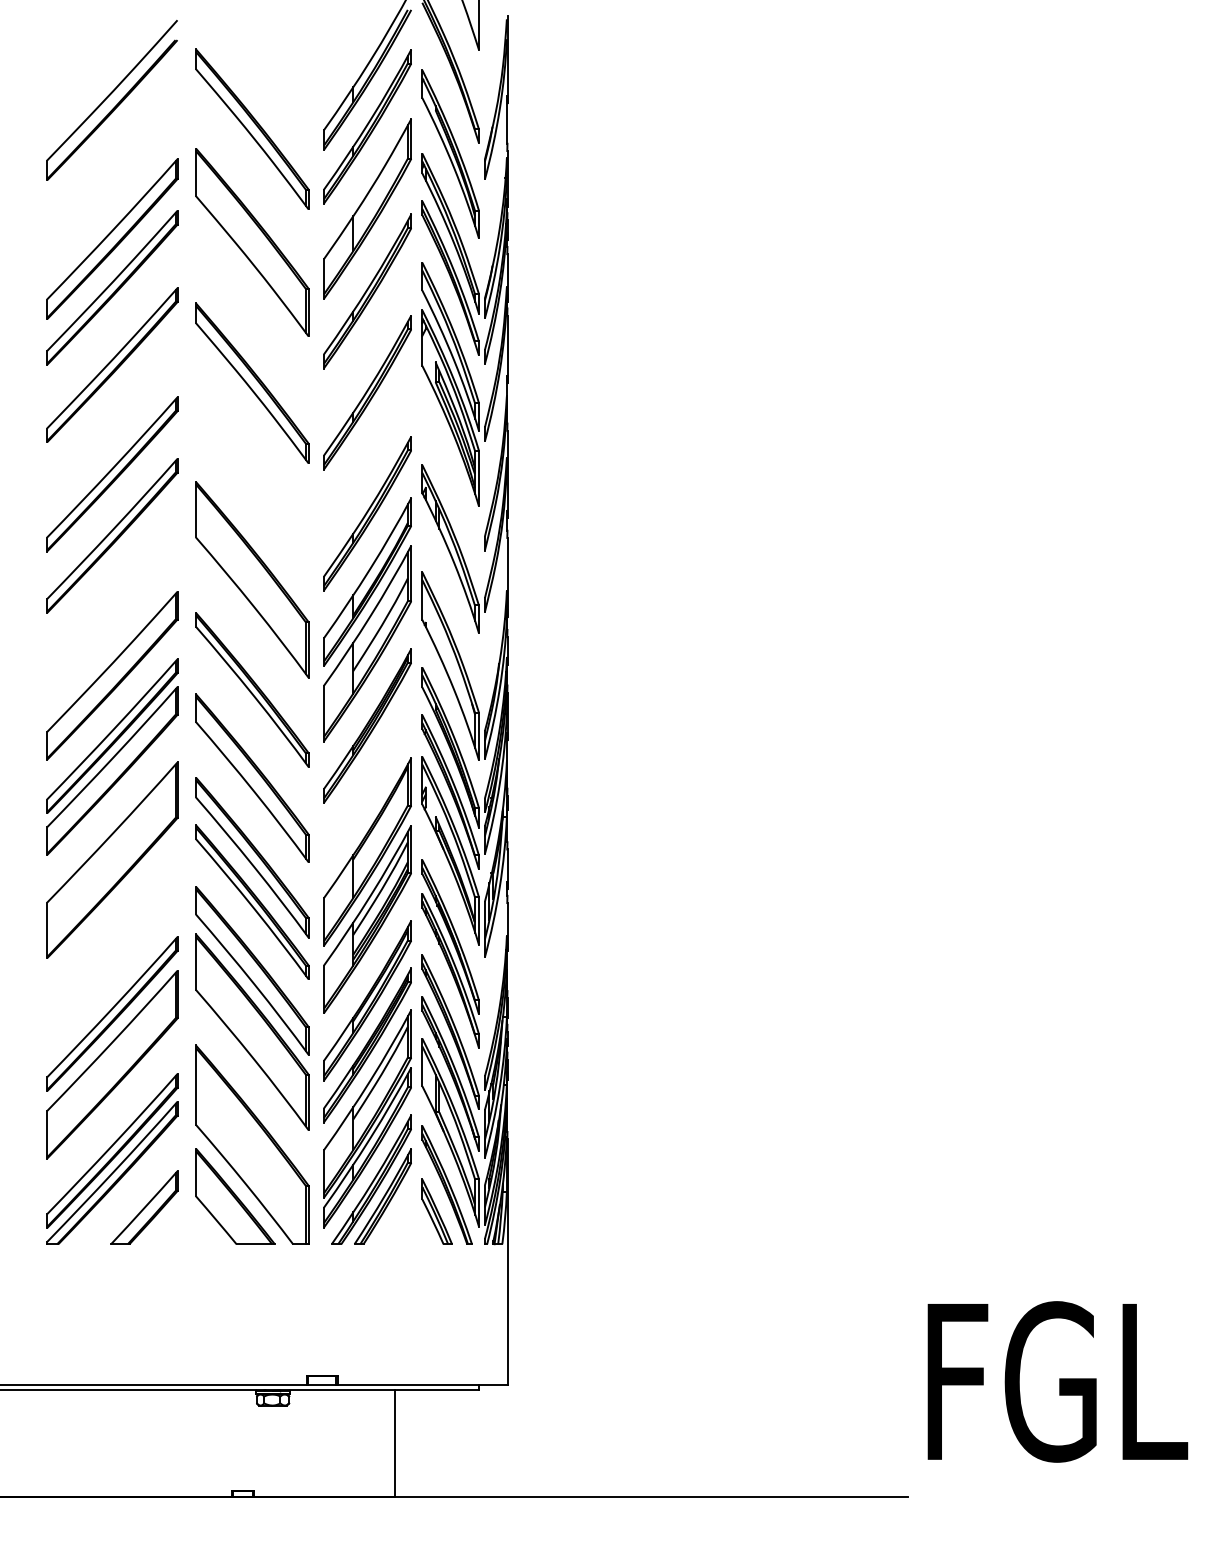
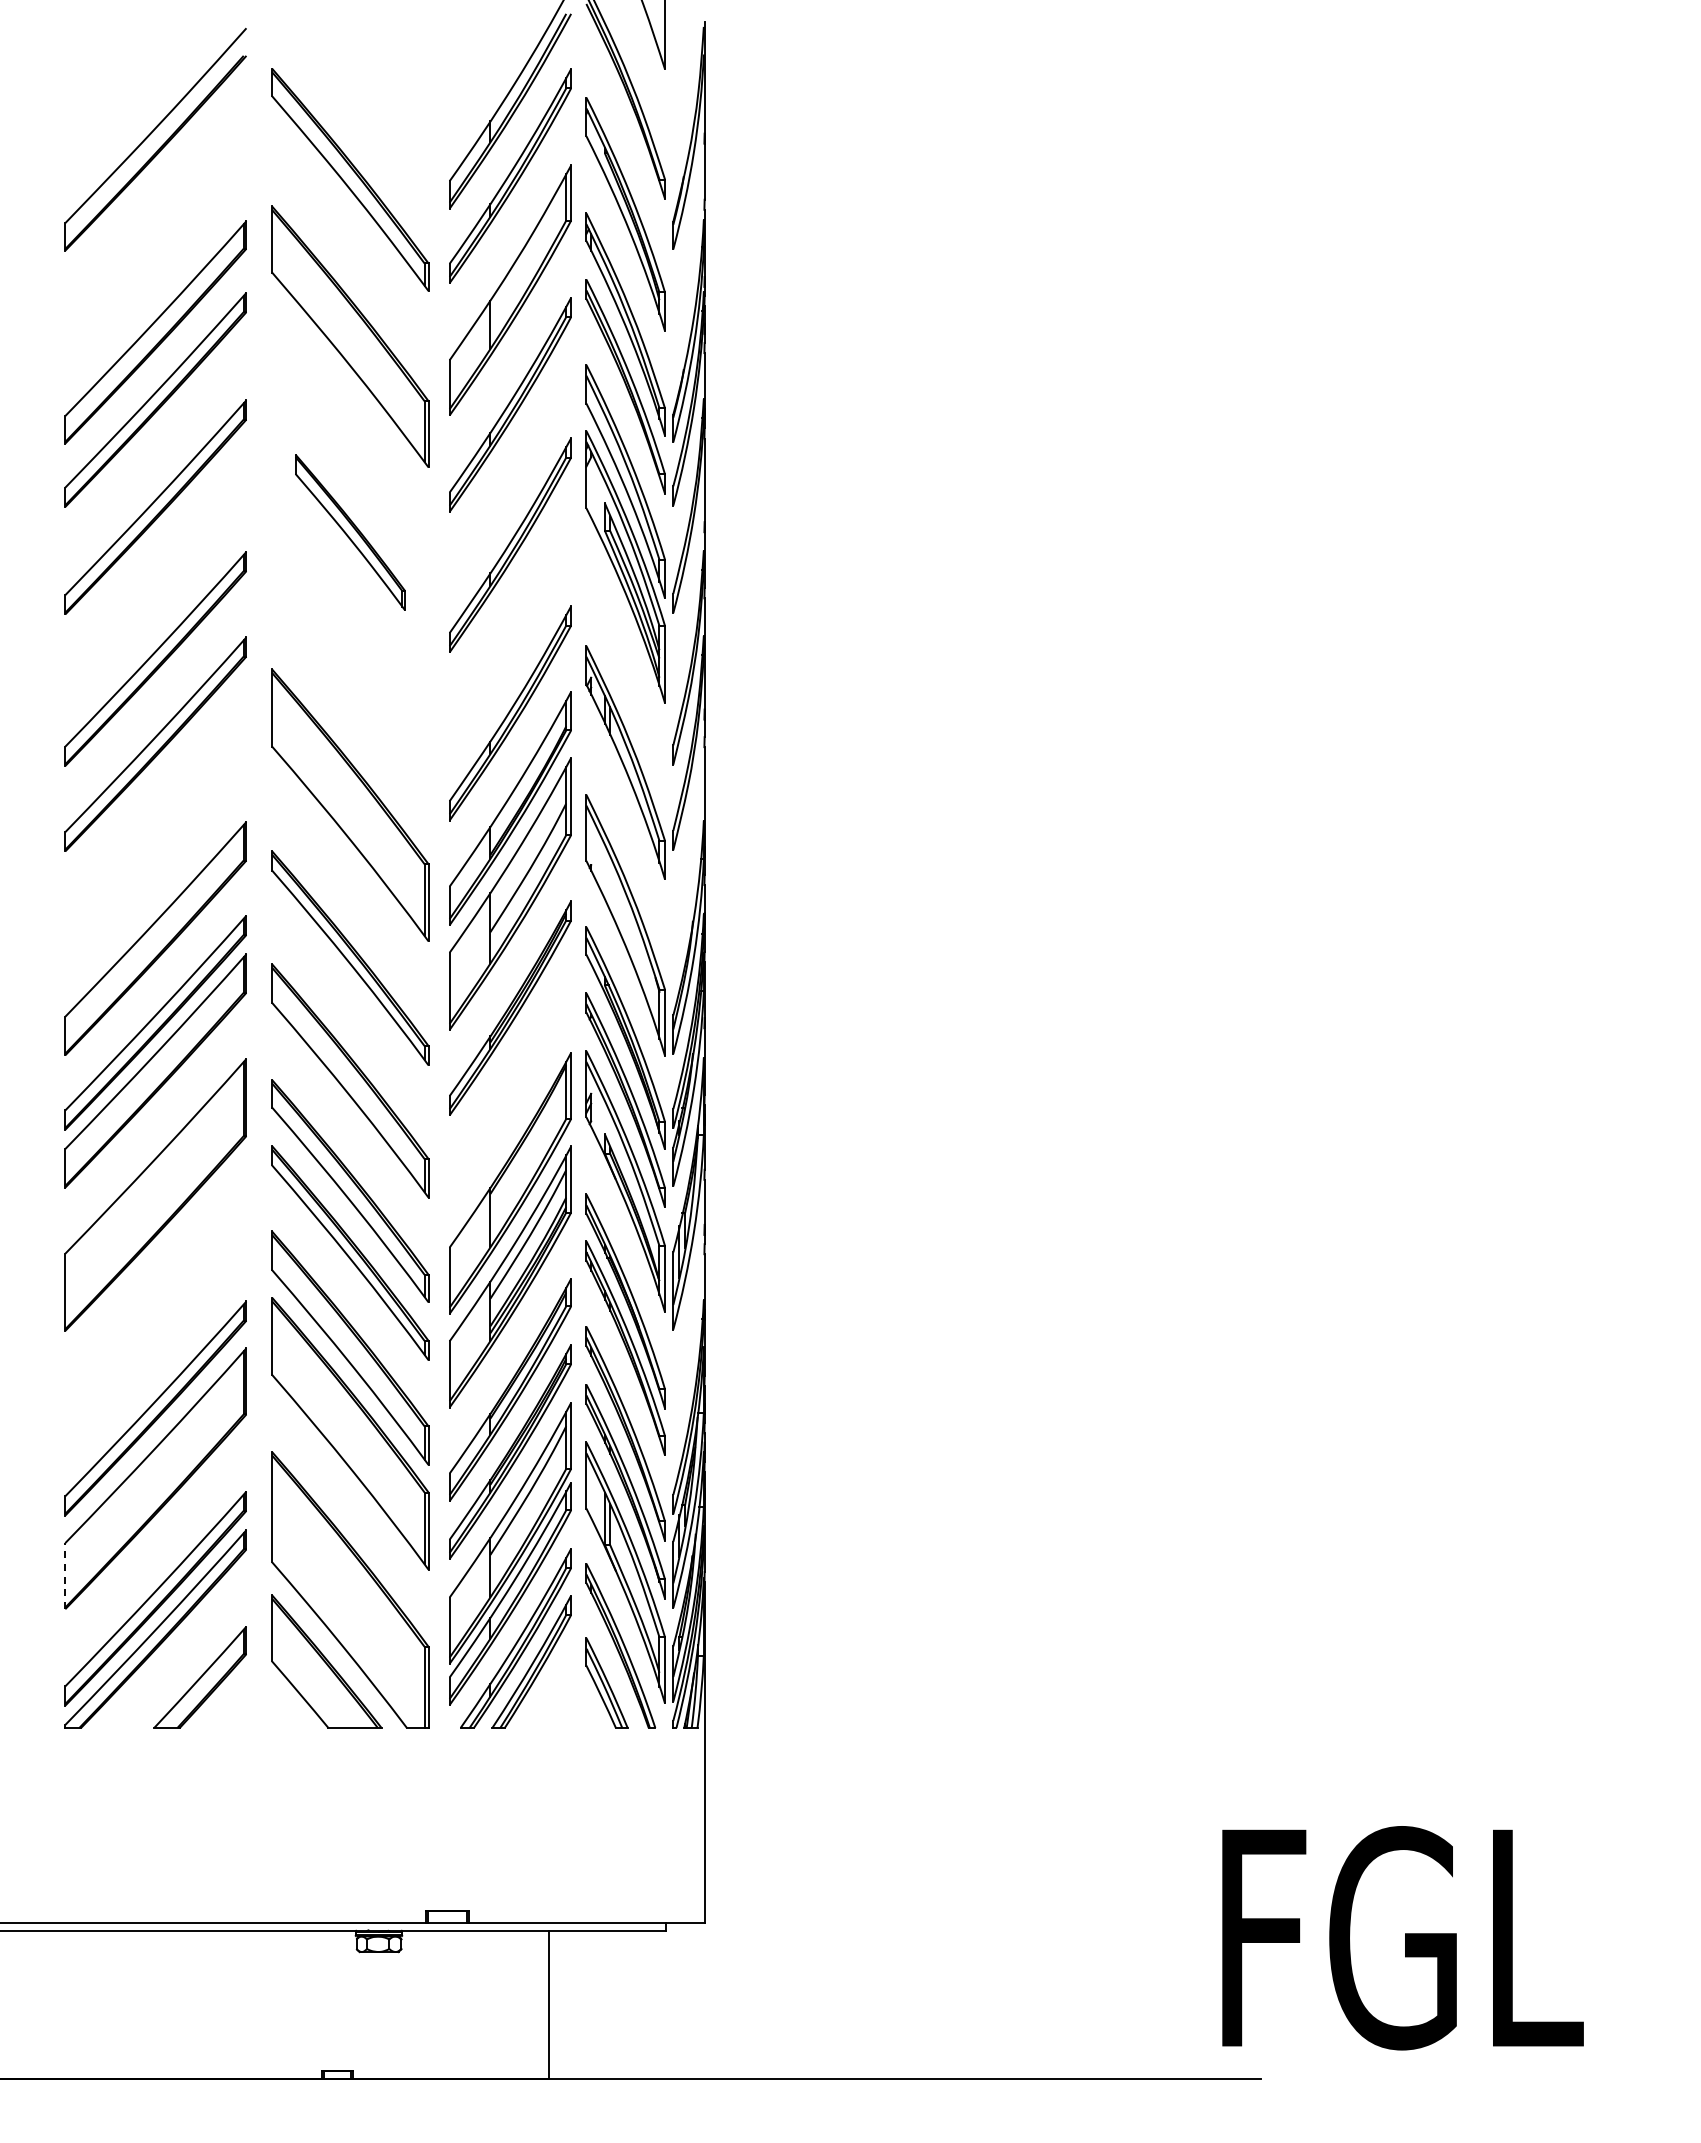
part: (252, 383) -> (350, 532), size x0.7
line: (47, 1134) -> (65, 1575), solid -> dashed
text: (1057, 1382) -> (1402, 1938), moved

